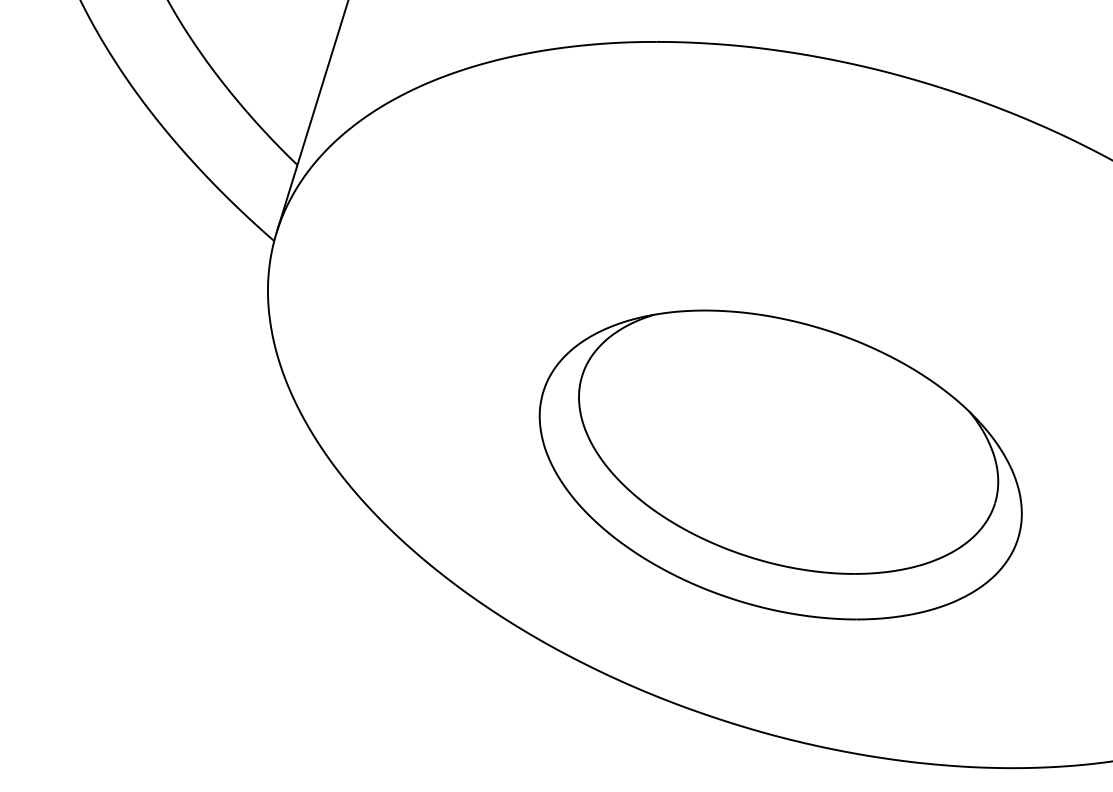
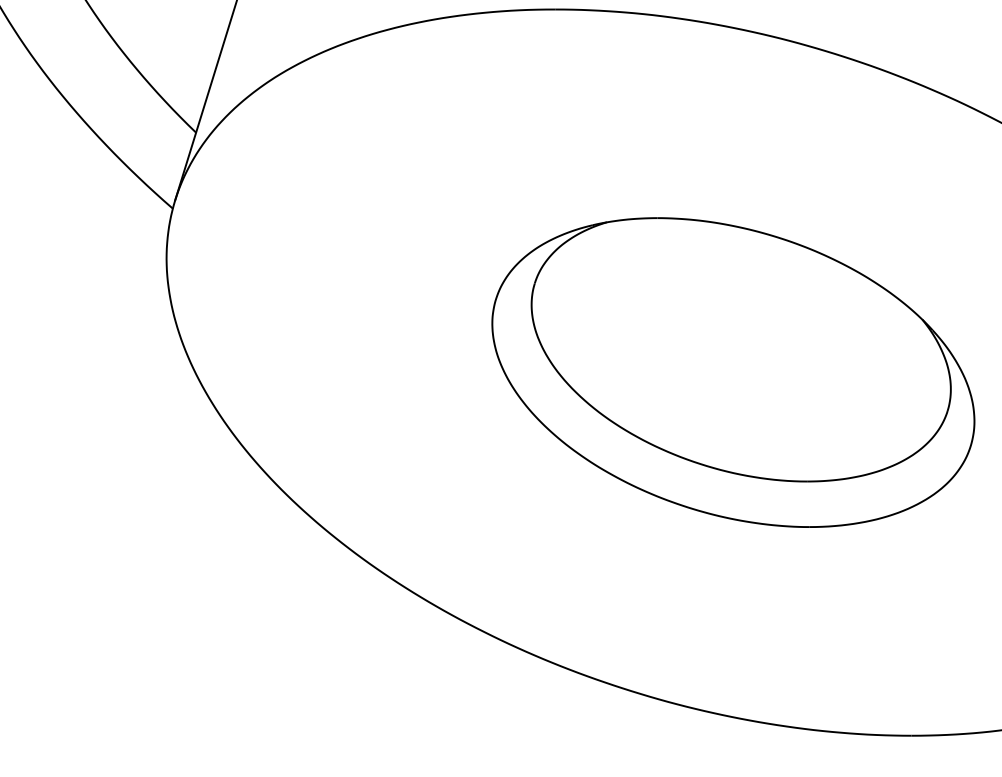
part: (780, 464) -> (733, 372), moved

